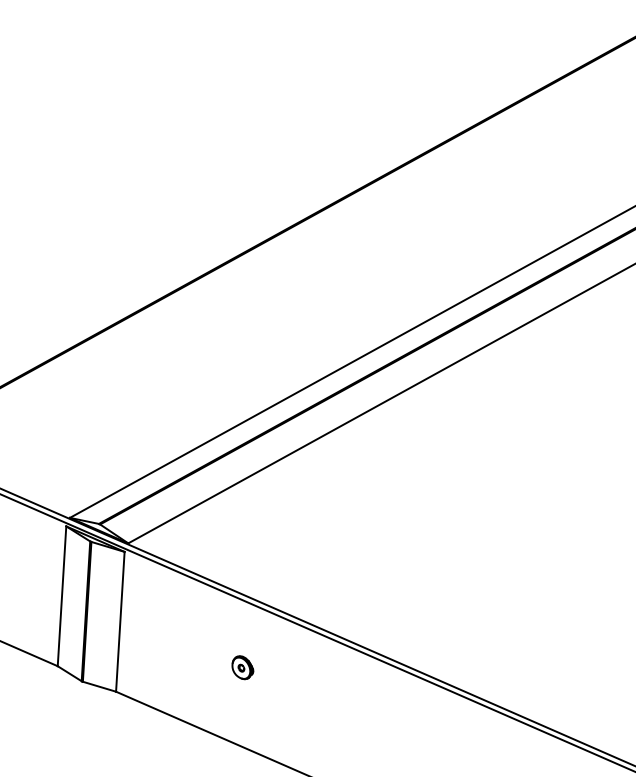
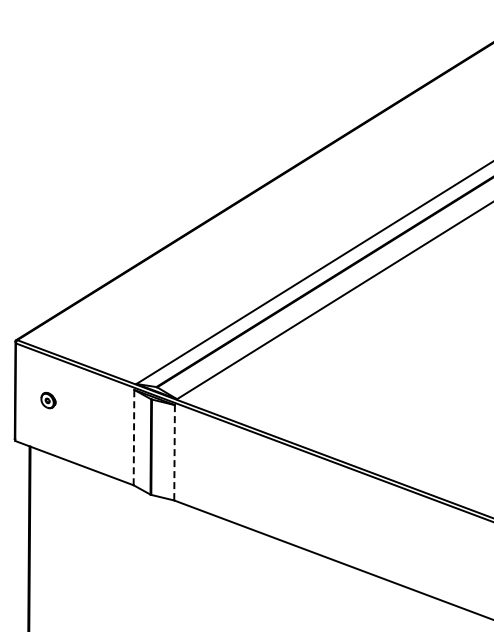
line: (61, 596) -> (133, 437), solid -> dashed
line: (120, 621) -> (174, 452), solid -> dashed
part: (242, 667) -> (259, 479), removed

